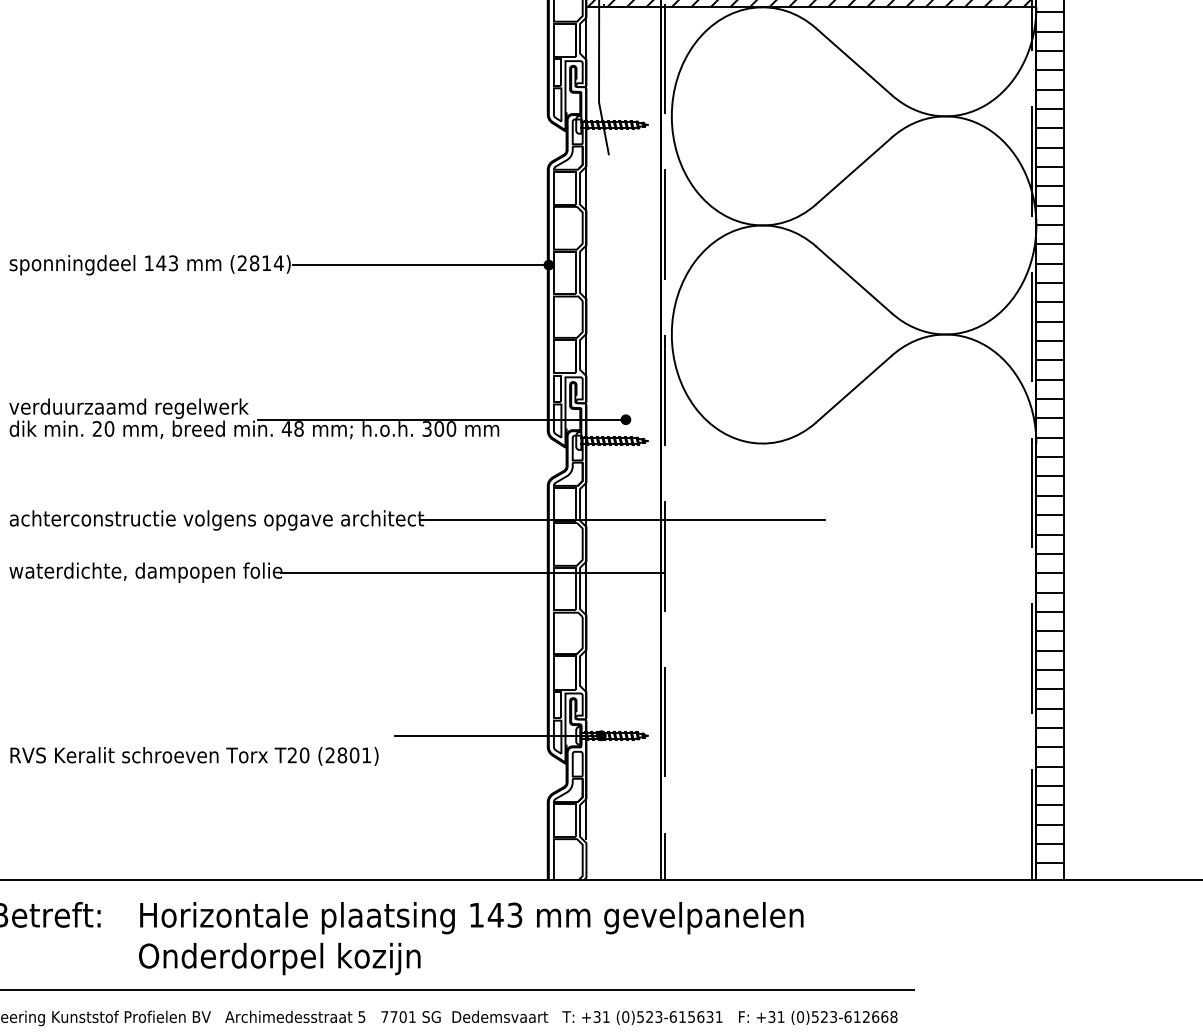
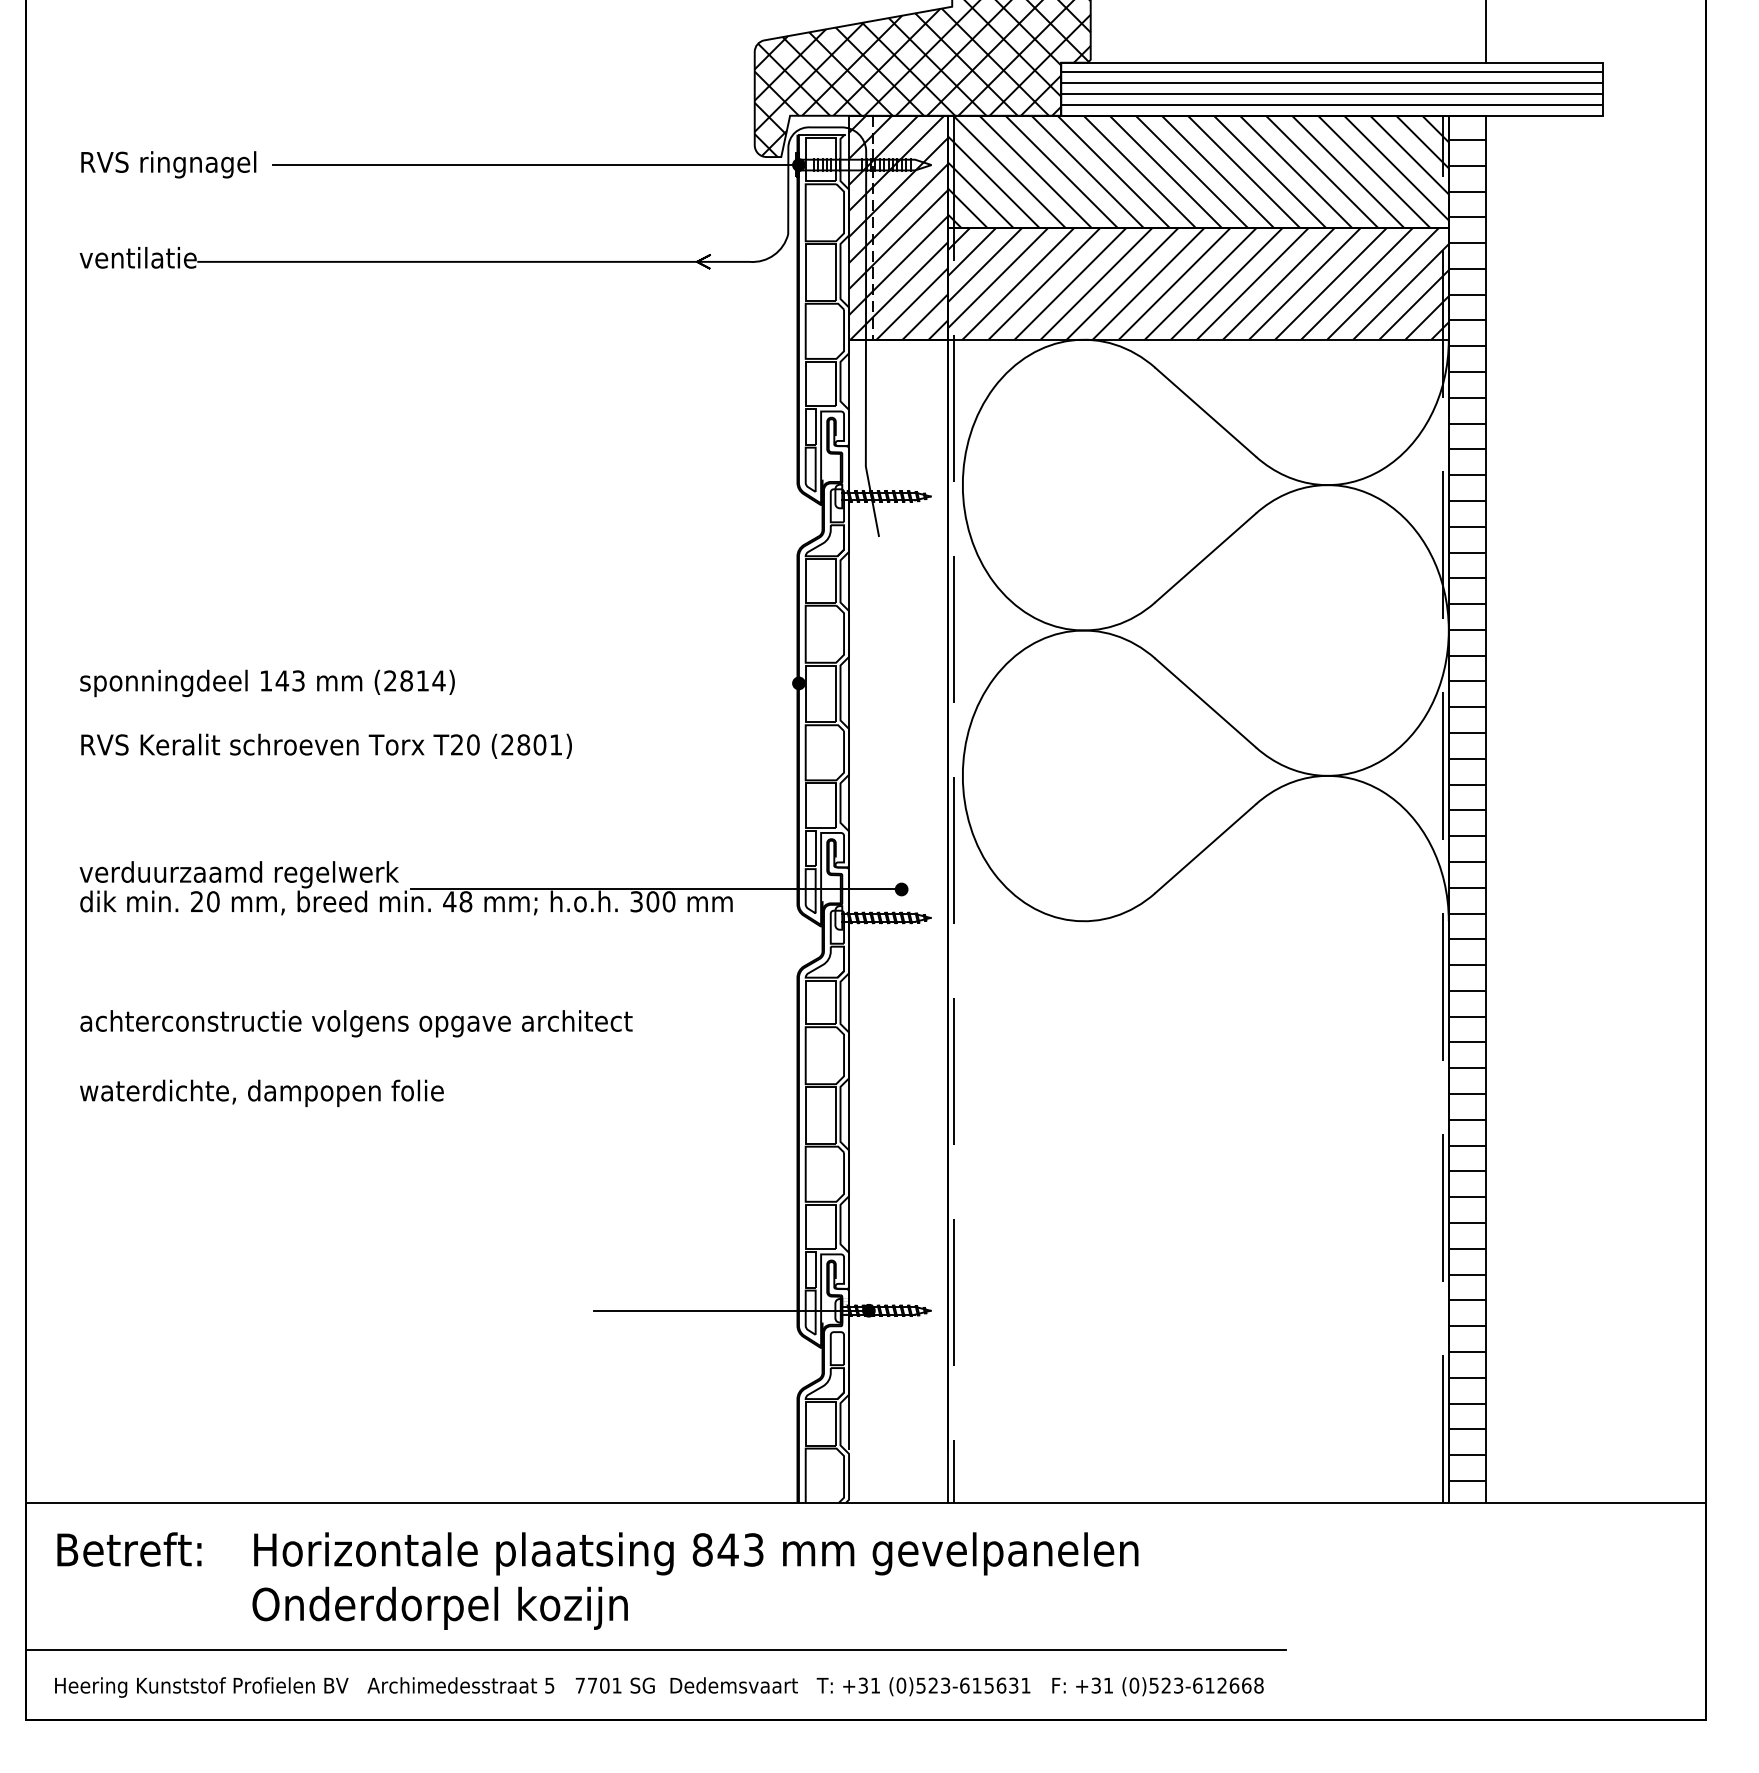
line: (420, 265) -> (627, 683), removed
line: (622, 520) -> (897, 1023), removed
line: (472, 572) -> (696, 1093), removed
text: (194, 755) -> (326, 745), moved
text: (476, 914) -> (702, 1549), 143 -> 843

